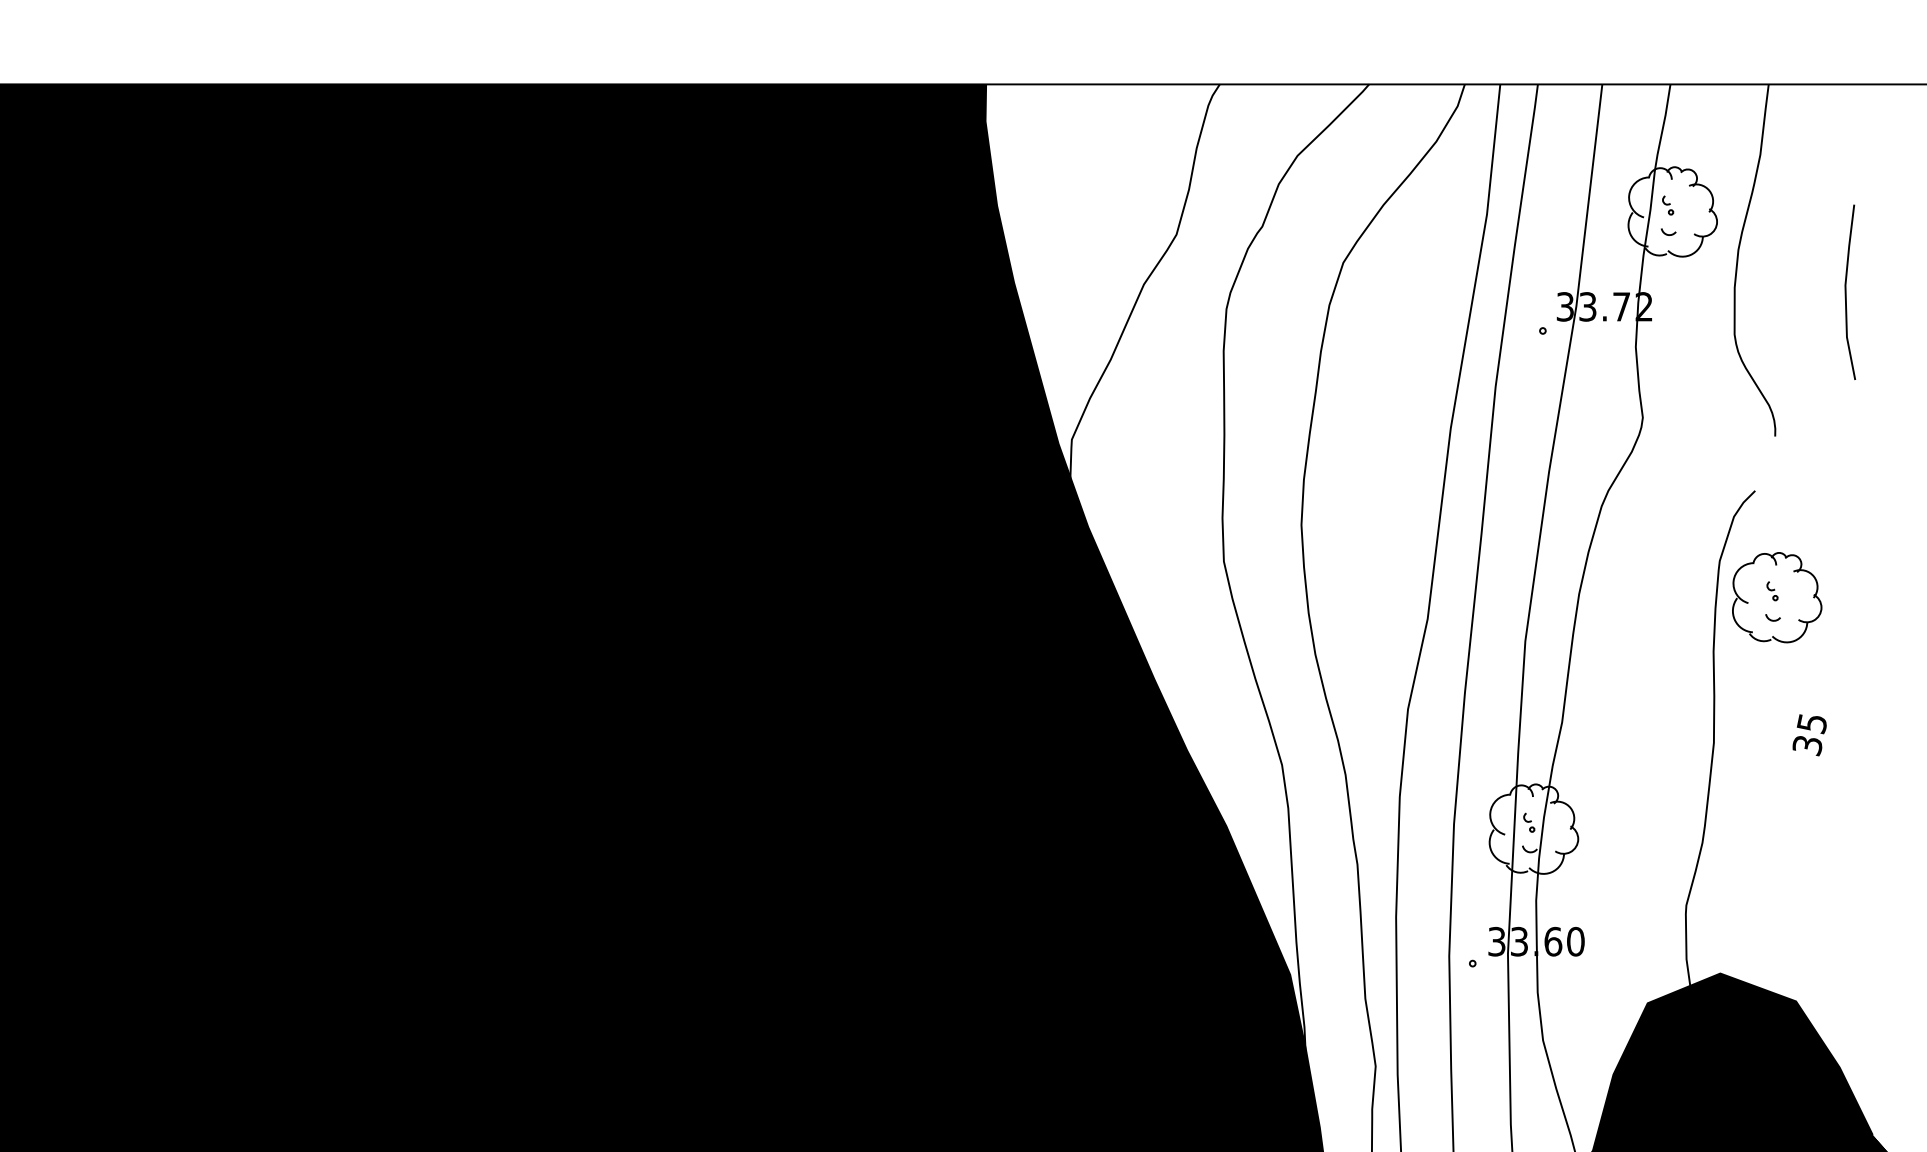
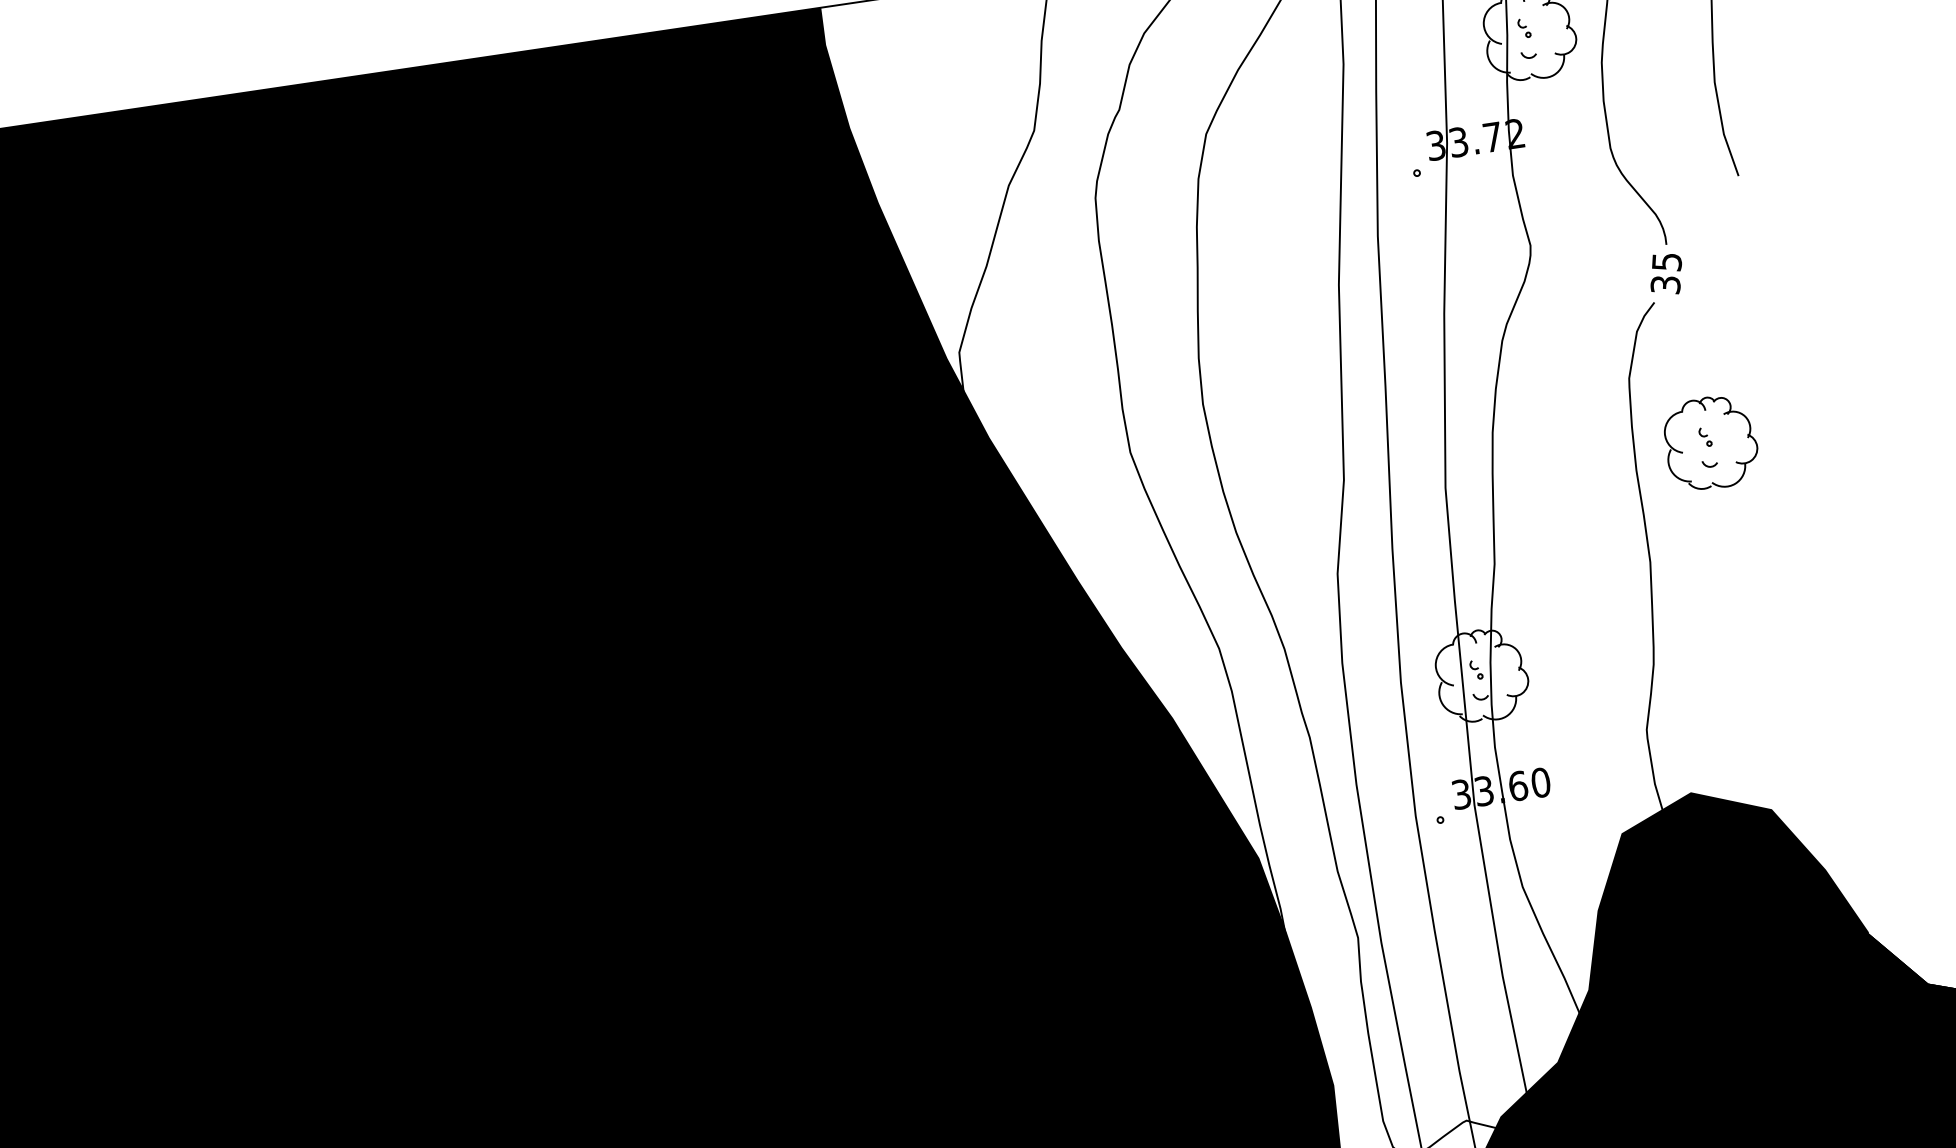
part: (1777, 597) -> (1711, 442), moved
text: (1809, 735) -> (1666, 274), moved

